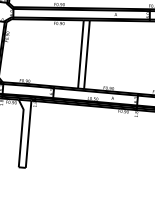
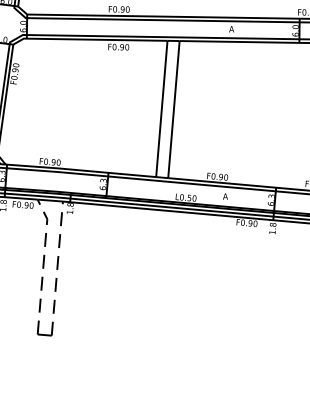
line: (21, 132) -> (43, 264), solid -> dashed
line: (28, 134) -> (57, 268), solid -> dashed

